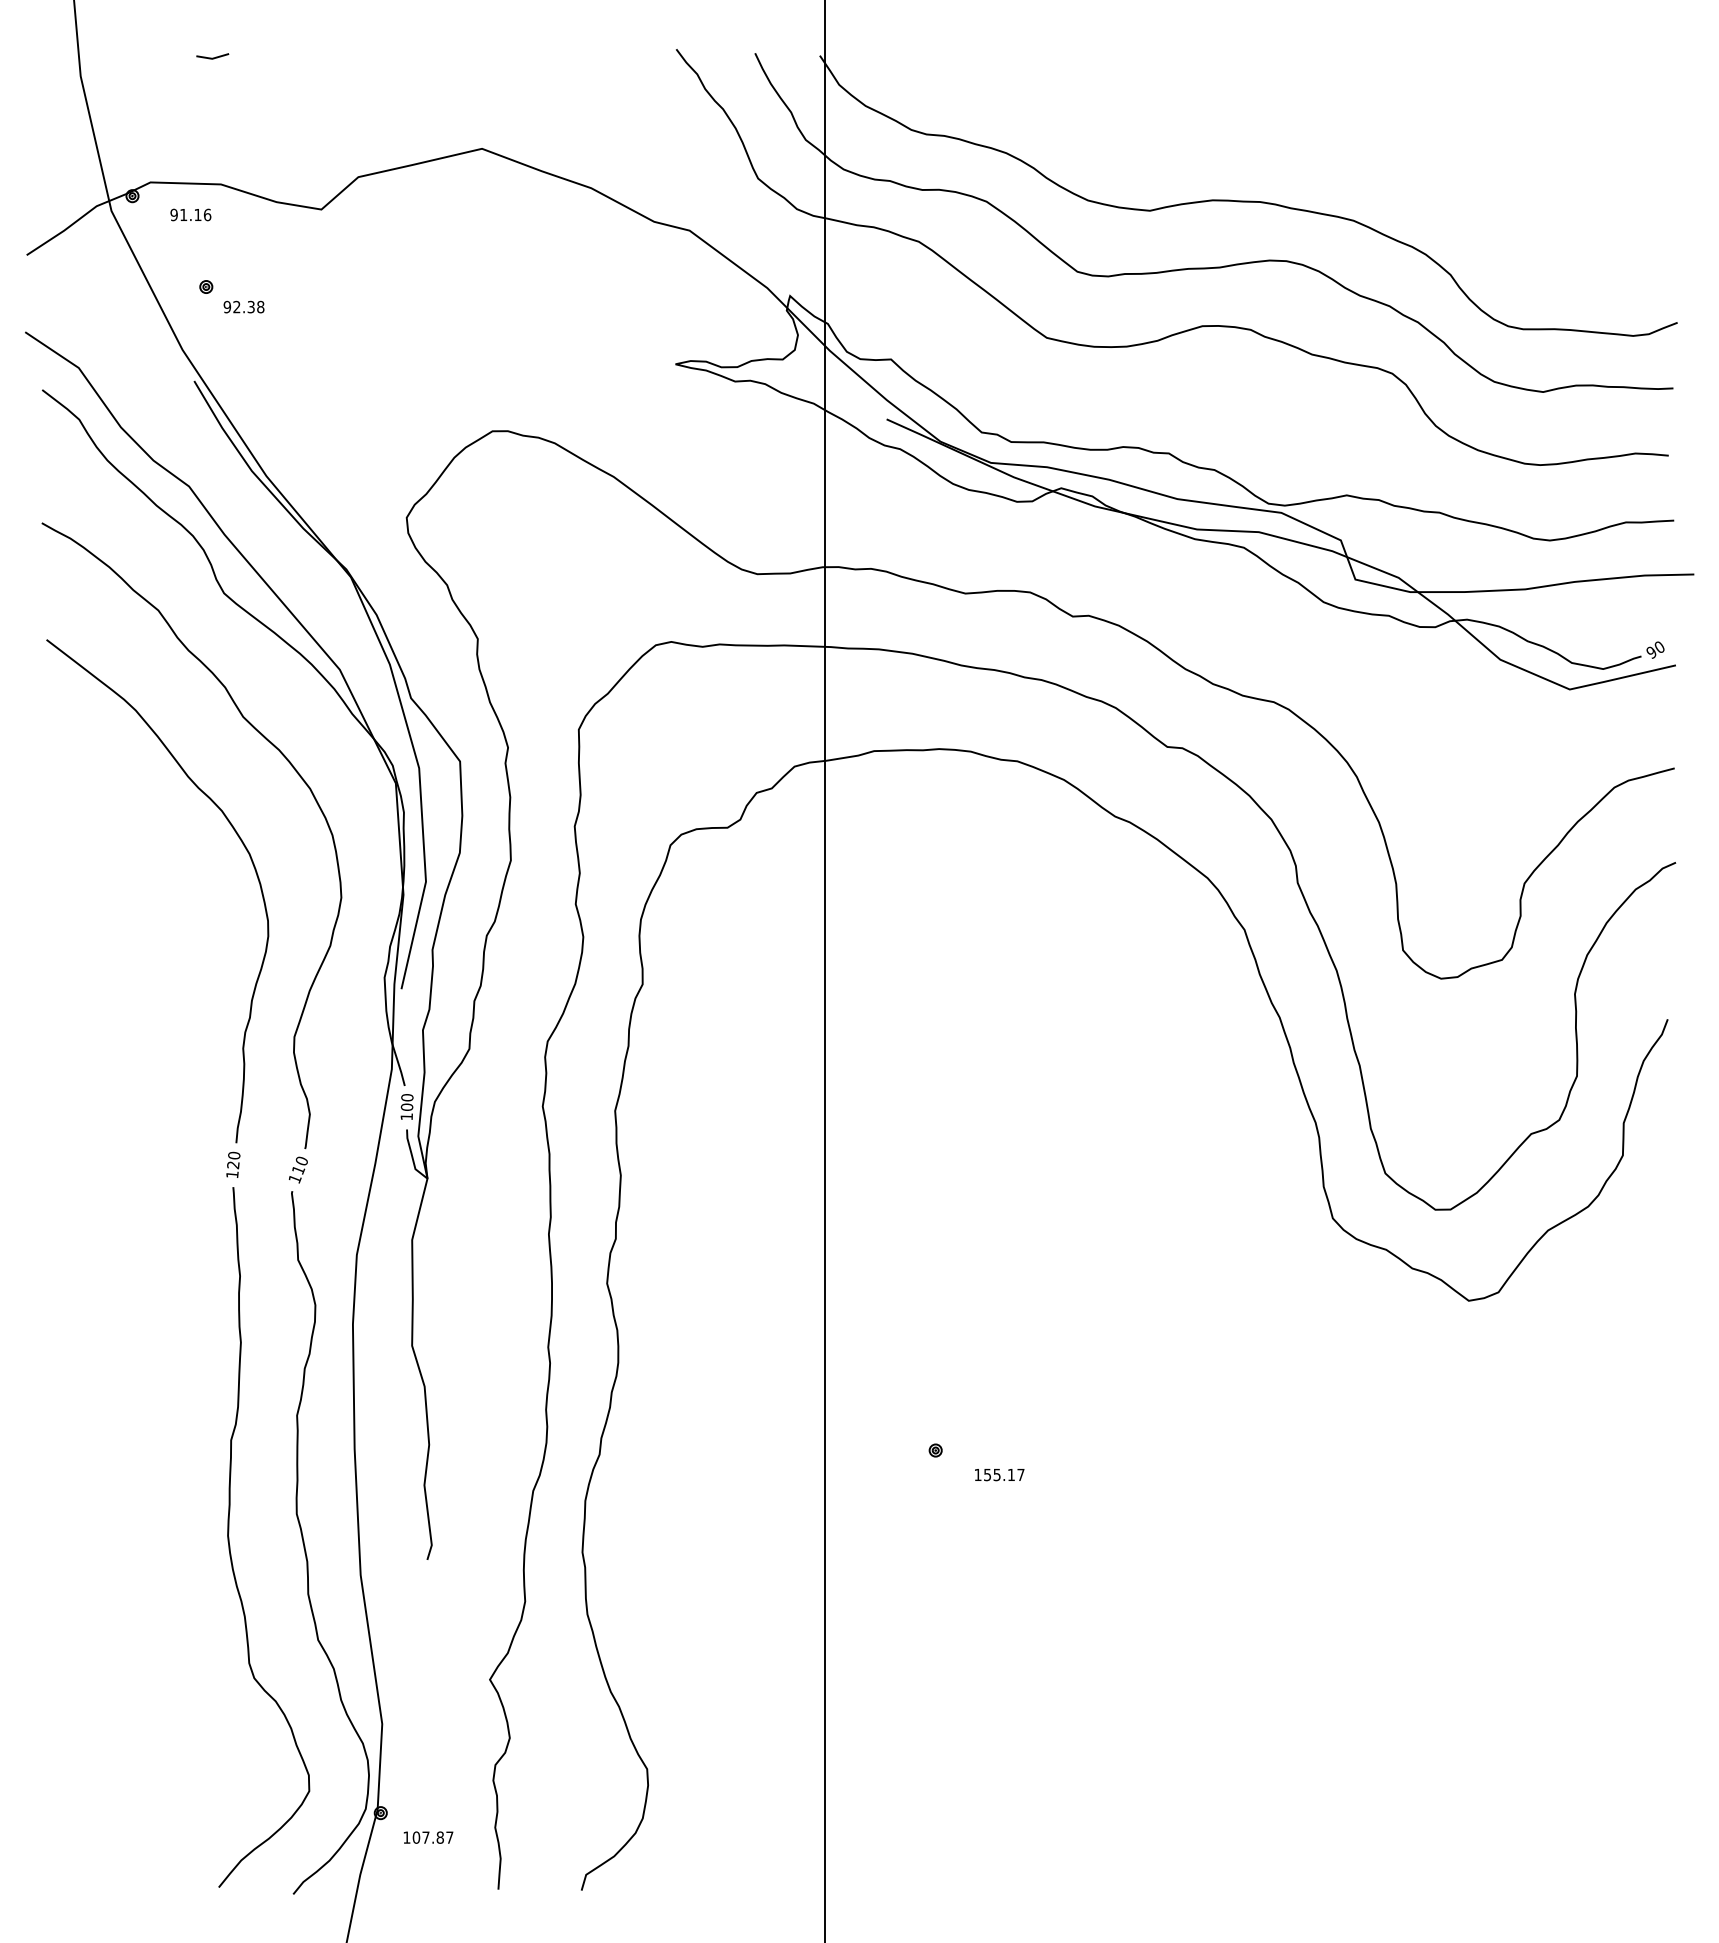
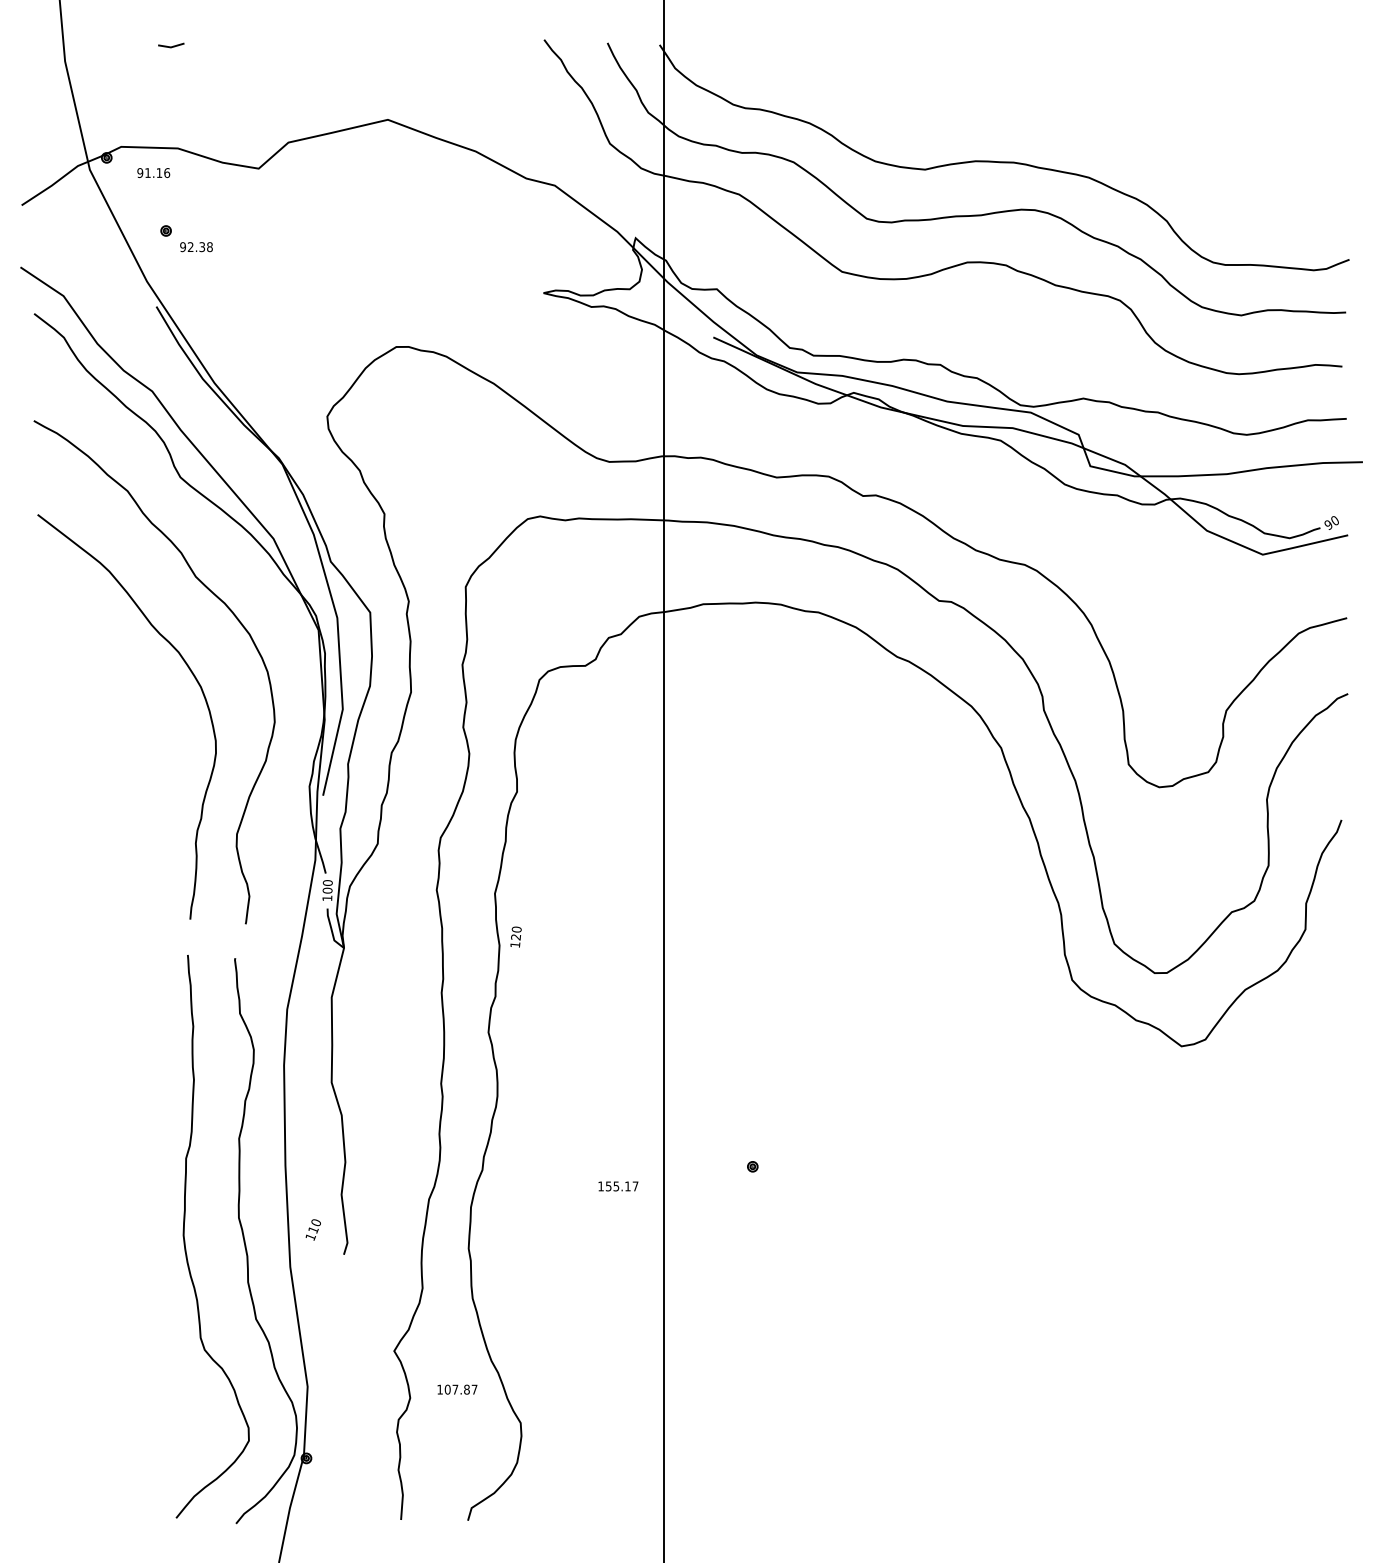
text: (233, 1164) -> (516, 936), moved
text: (297, 1169) -> (312, 1229), moved
text: (999, 1475) -> (618, 1186), moved
text: (428, 1837) -> (457, 1389), moved

